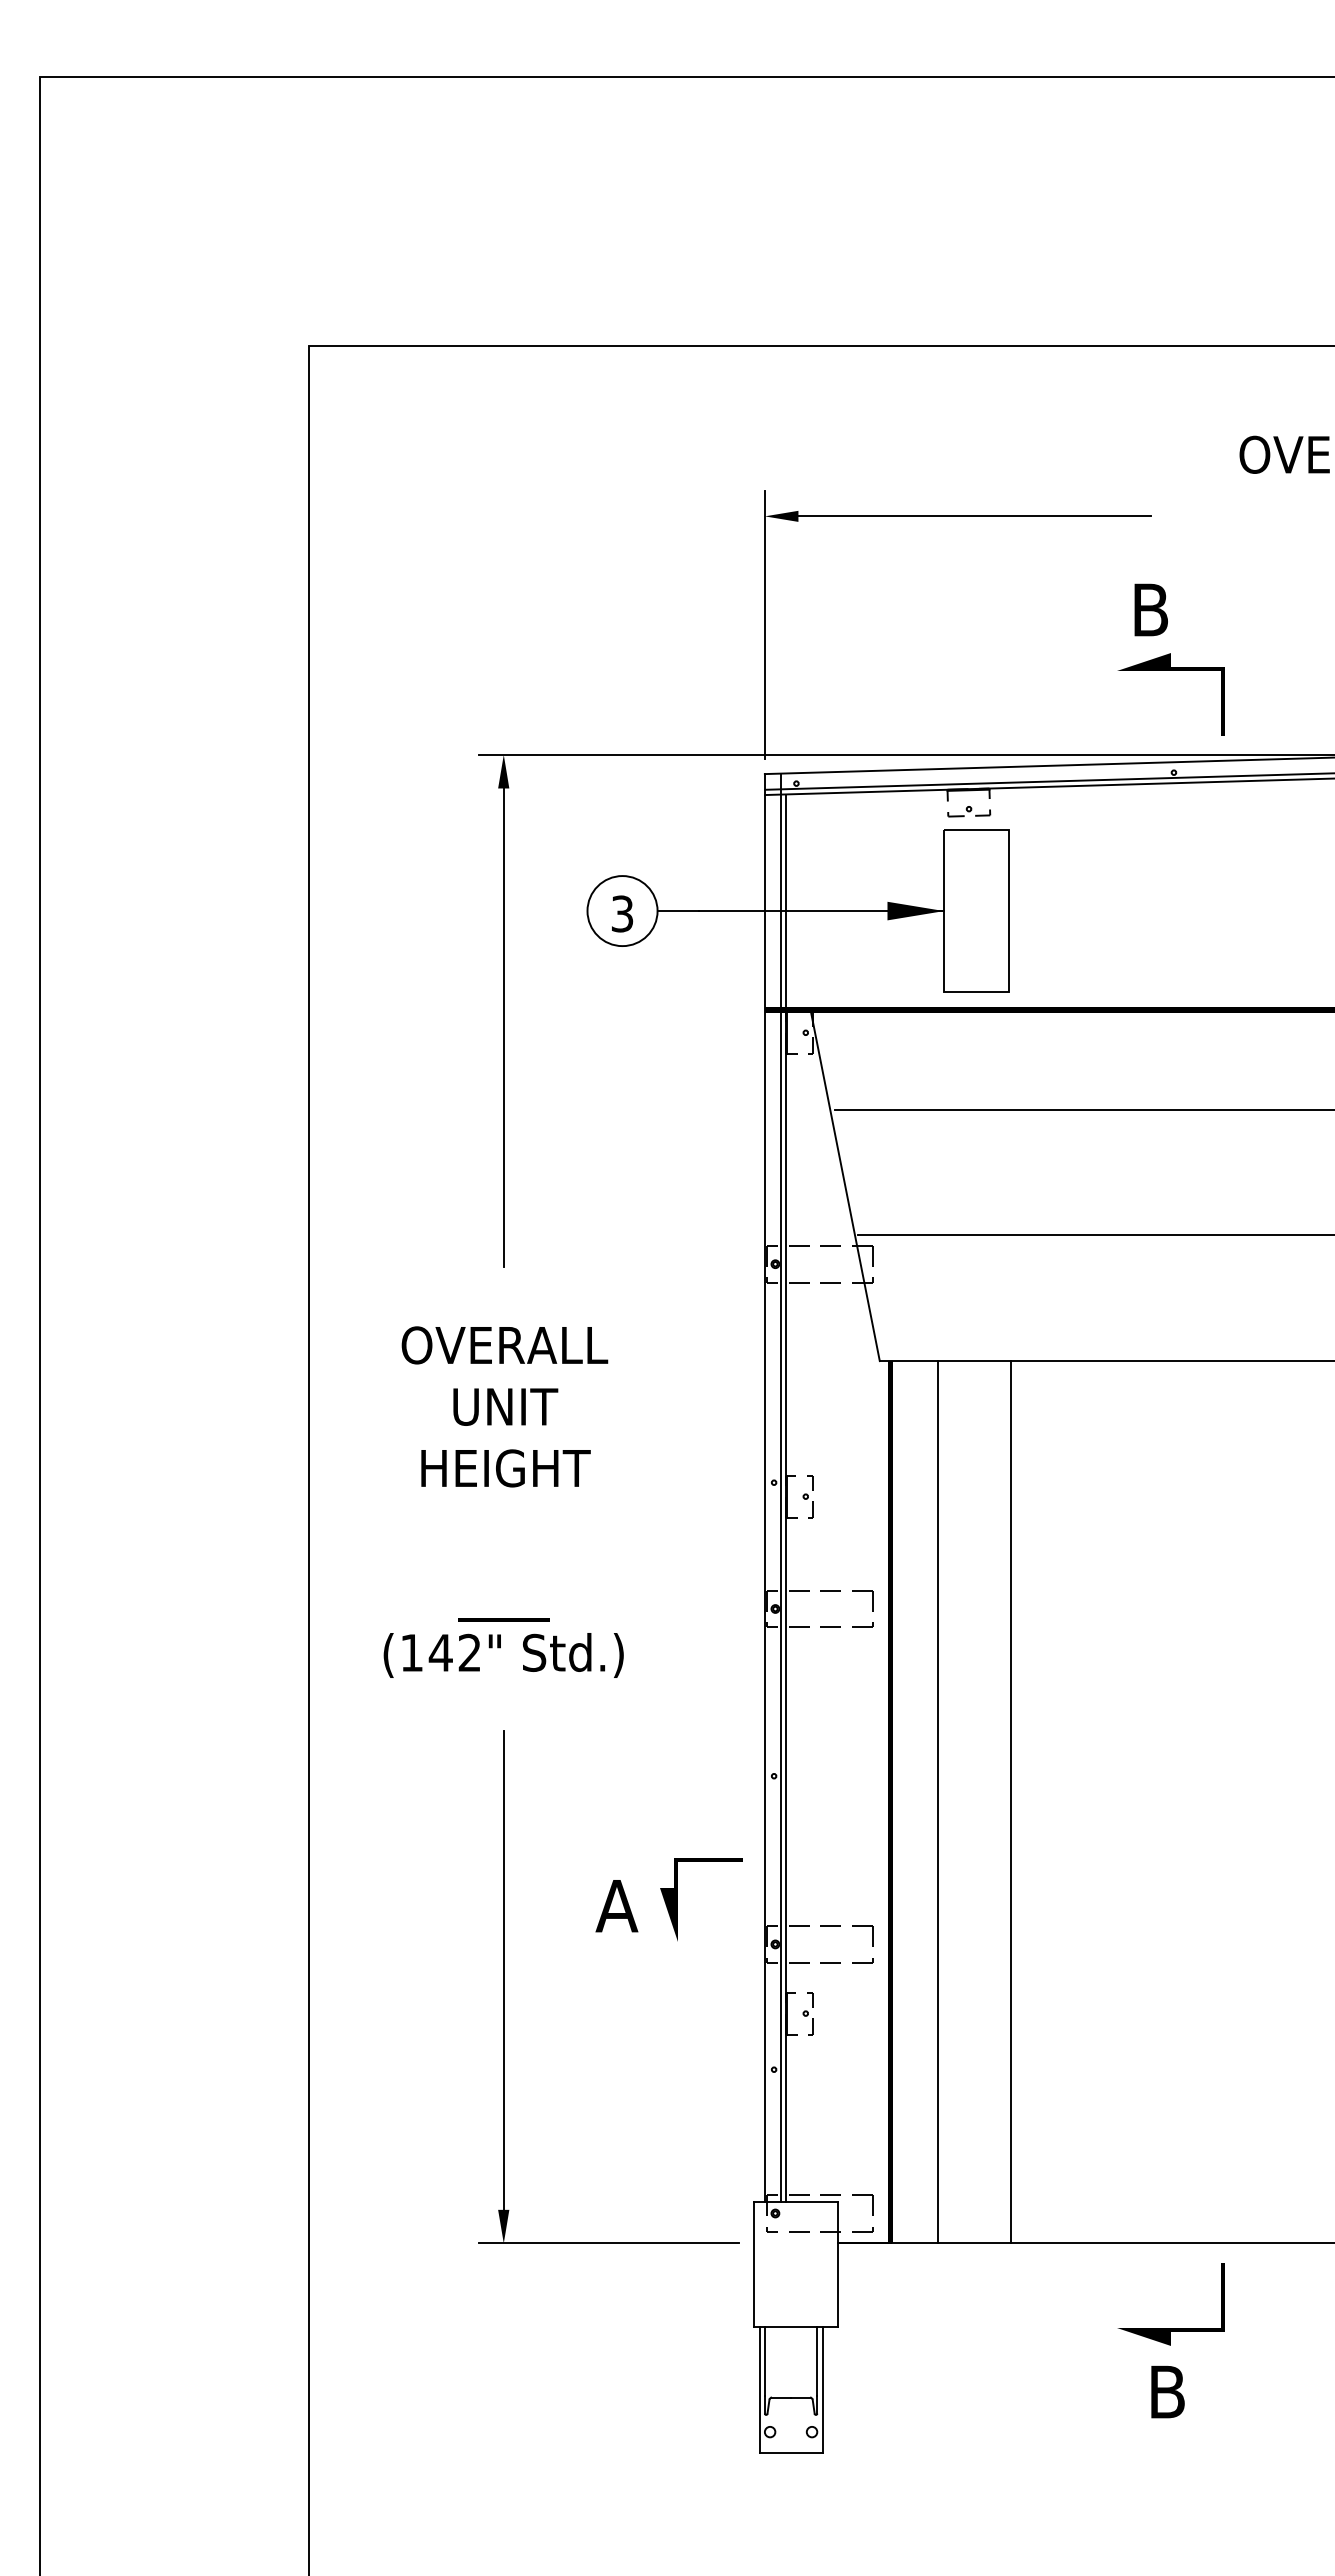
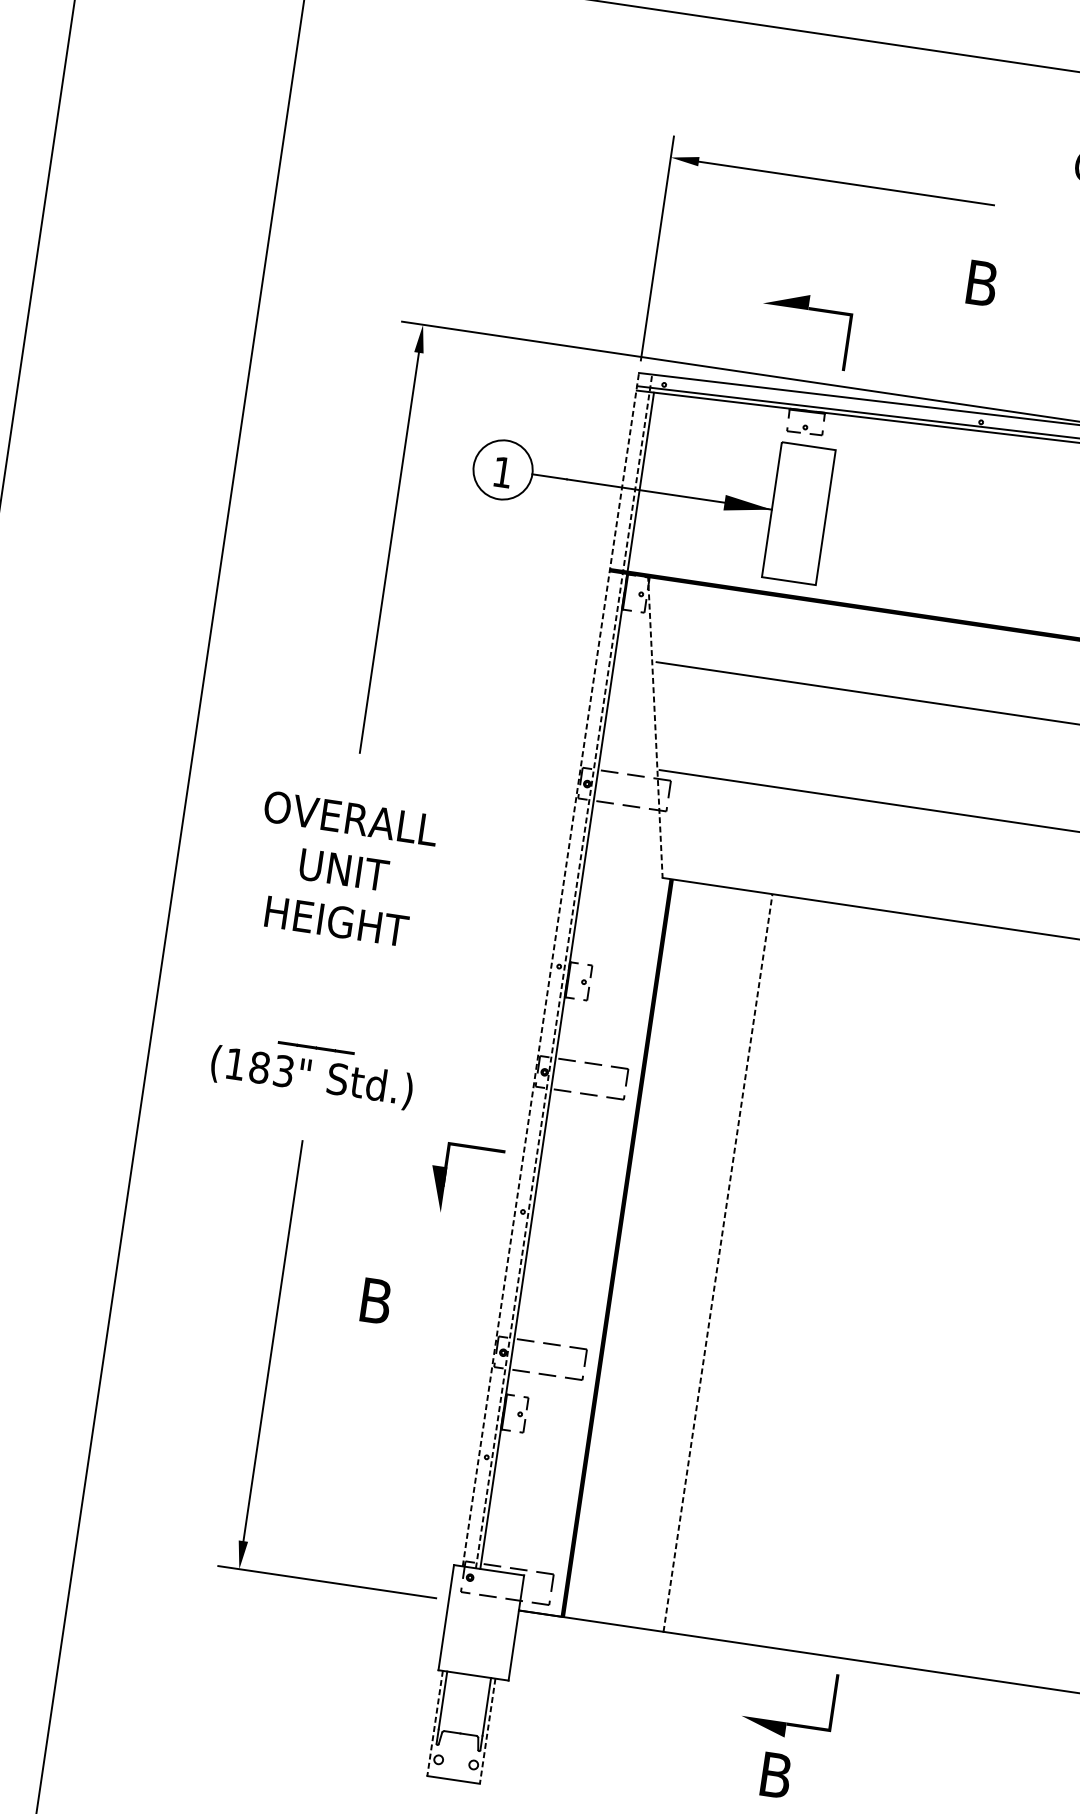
part: (1170, 670) -> (807, 309), moved
text: (622, 913) -> (502, 471), 3 -> 1
line: (845, 1185) -> (655, 726), solid -> dashed
line: (764, 1487) -> (550, 969), solid -> dashed
line: (780, 1487) -> (563, 971), solid -> dashed
text: (454, 1652) -> (271, 1069), (142" -> (183"
line: (1011, 1801) -> (718, 1262), solid -> dashed
line: (937, 1802) -> (656, 1254), removed
part: (677, 1899) -> (445, 1176), moved
text: (616, 1906) -> (375, 1301), A -> B
line: (759, 2390) -> (434, 1723), solid -> dashed
line: (822, 2390) -> (487, 1731), solid -> dashed

